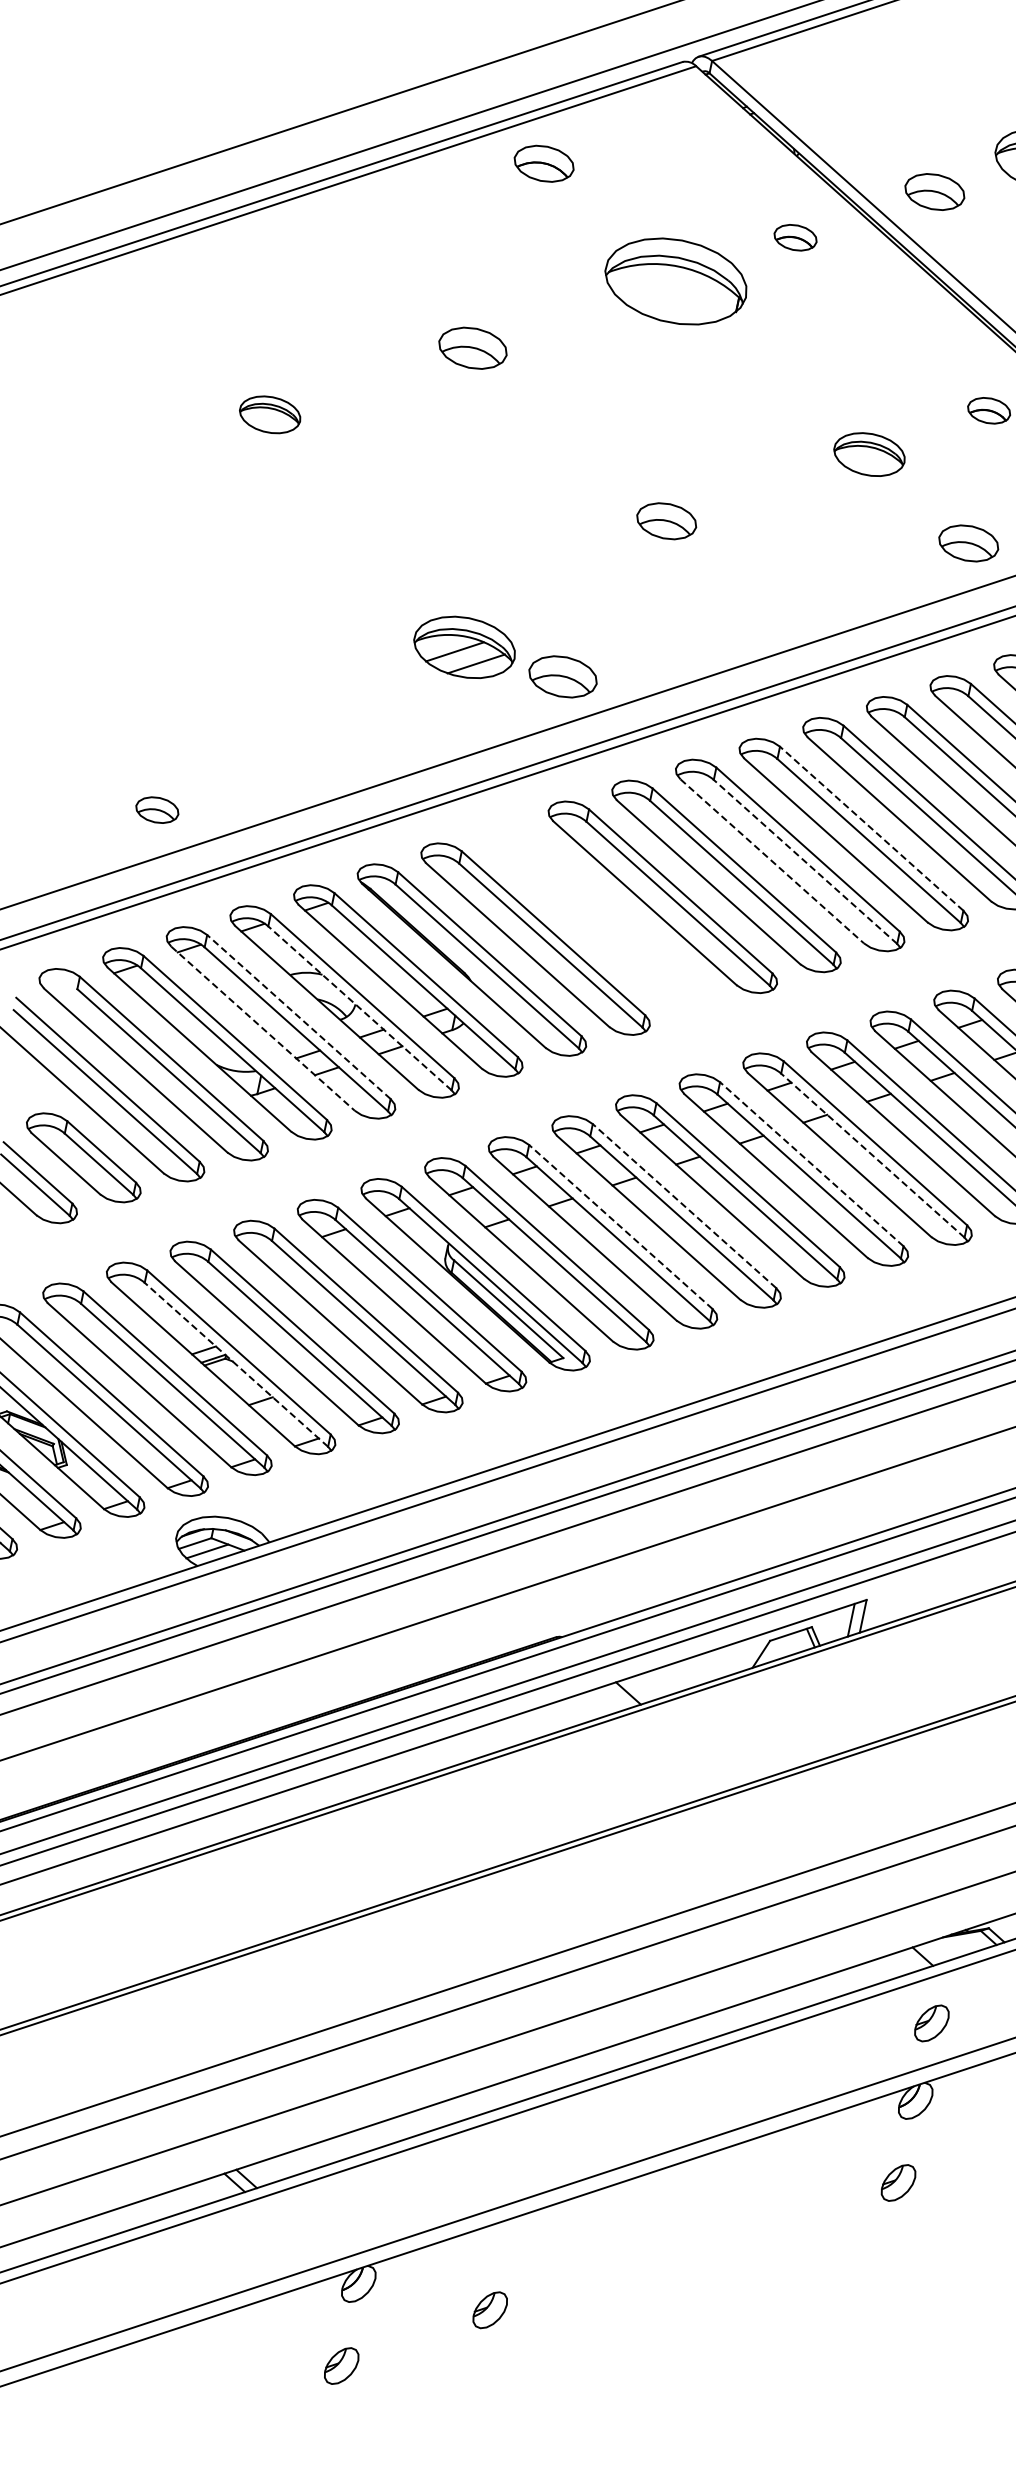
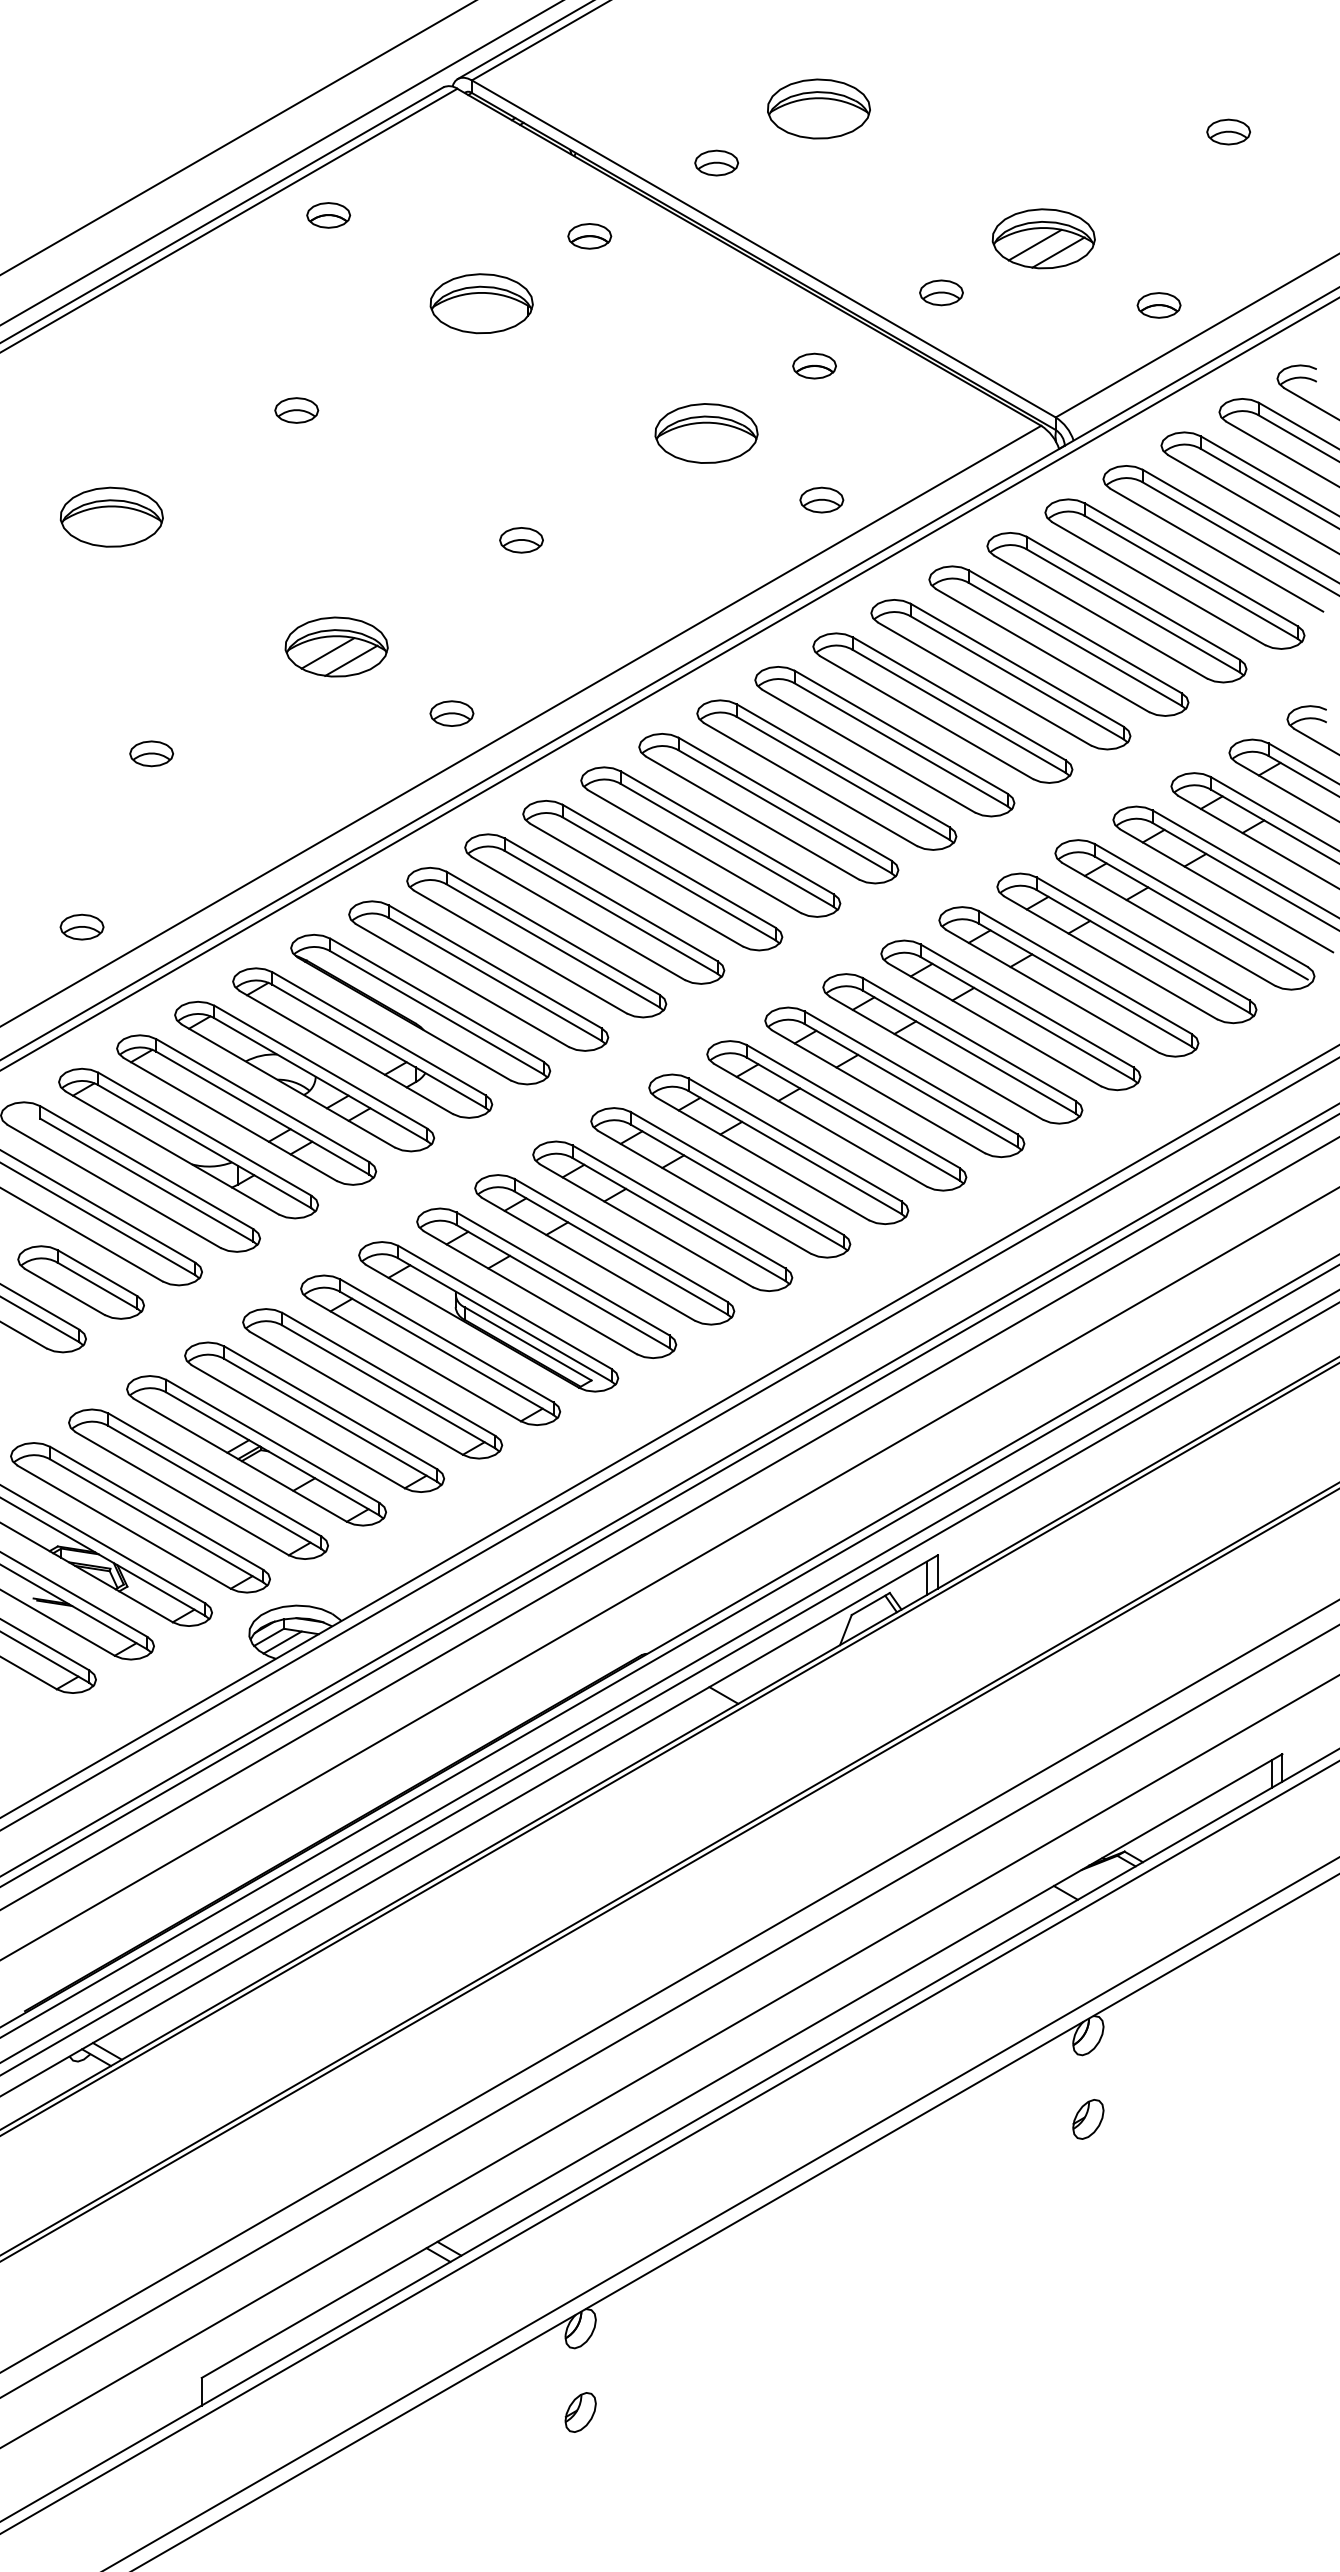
part: (544, 163) -> (328, 215), size x0.71
part: (934, 191) -> (716, 162), size x0.71
part: (675, 281) -> (481, 303), size x0.71
part: (472, 348) -> (296, 410), size x0.62
part: (270, 414) -> (111, 516), size x1.67
part: (869, 454) -> (706, 433), size x1.43
part: (666, 521) -> (521, 540), size x0.71
part: (968, 542) -> (821, 499), size x0.71
part: (464, 646) -> (336, 646), moved
part: (260, 654) -> (151, 753), added
part: (562, 676) -> (451, 713), size x0.62
line: (871, 827) -> (784, 798), dashed -> solid
line: (772, 861) -> (694, 851), dashed -> solid
line: (805, 862) -> (727, 845), dashed -> solid
part: (599, 918) -> (536, 942), added
line: (359, 1008) -> (320, 1079), dashed -> solid
line: (298, 1016) -> (262, 1100), dashed -> solid
line: (263, 1028) -> (230, 1119), dashed -> solid
line: (872, 1154) -> (852, 1118), dashed -> solid
line: (812, 1163) -> (795, 1139), dashed -> solid
line: (685, 1205) -> (679, 1206), dashed -> solid
line: (621, 1227) -> (621, 1240), dashed -> solid
line: (236, 1364) -> (272, 1453), dashed -> solid
part: (932, 2023) -> (1088, 1956), removed
part: (490, 2310) -> (714, 2327), removed

